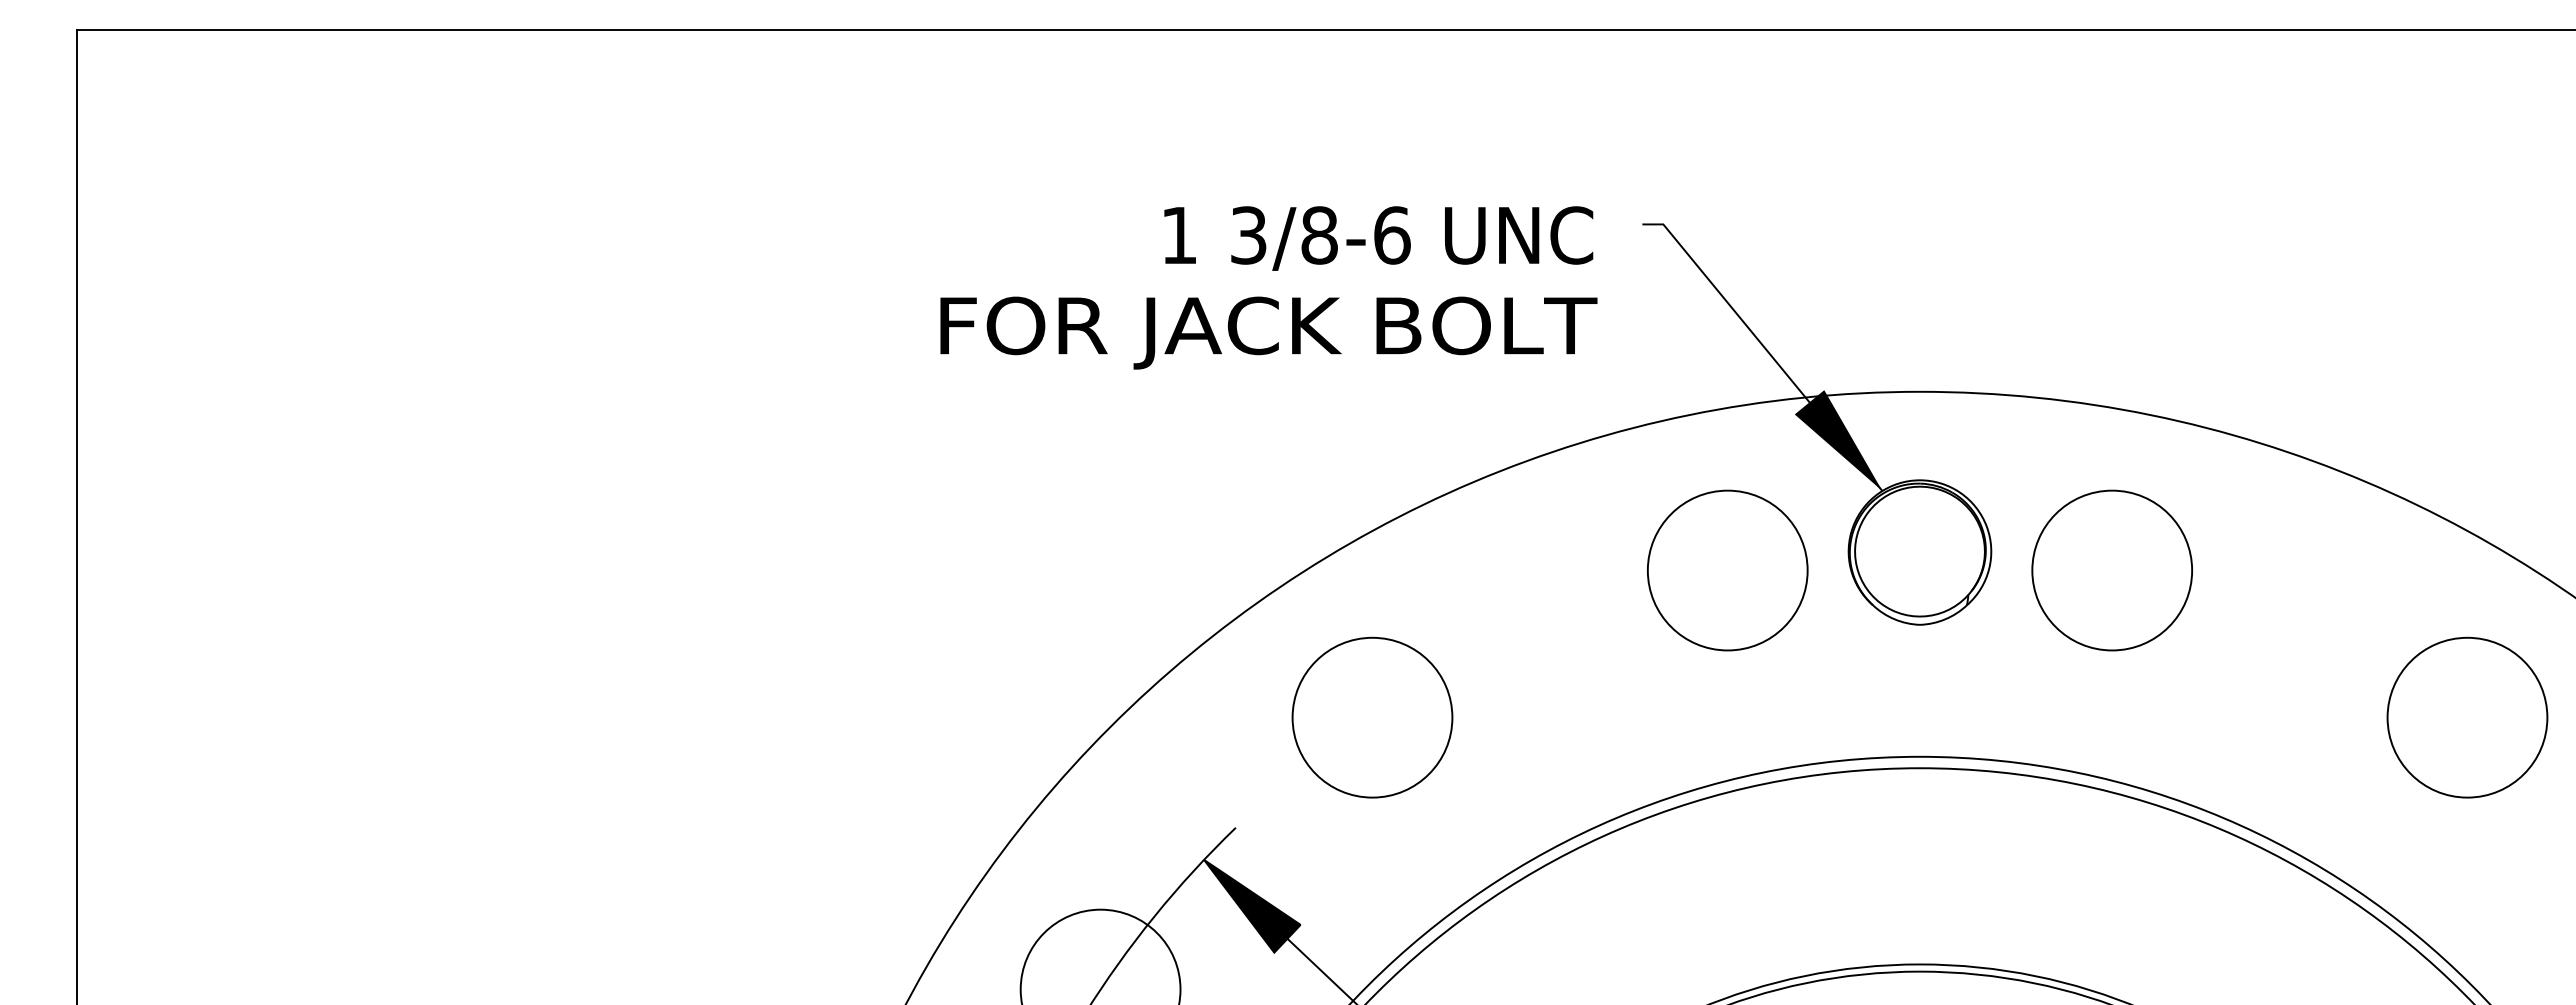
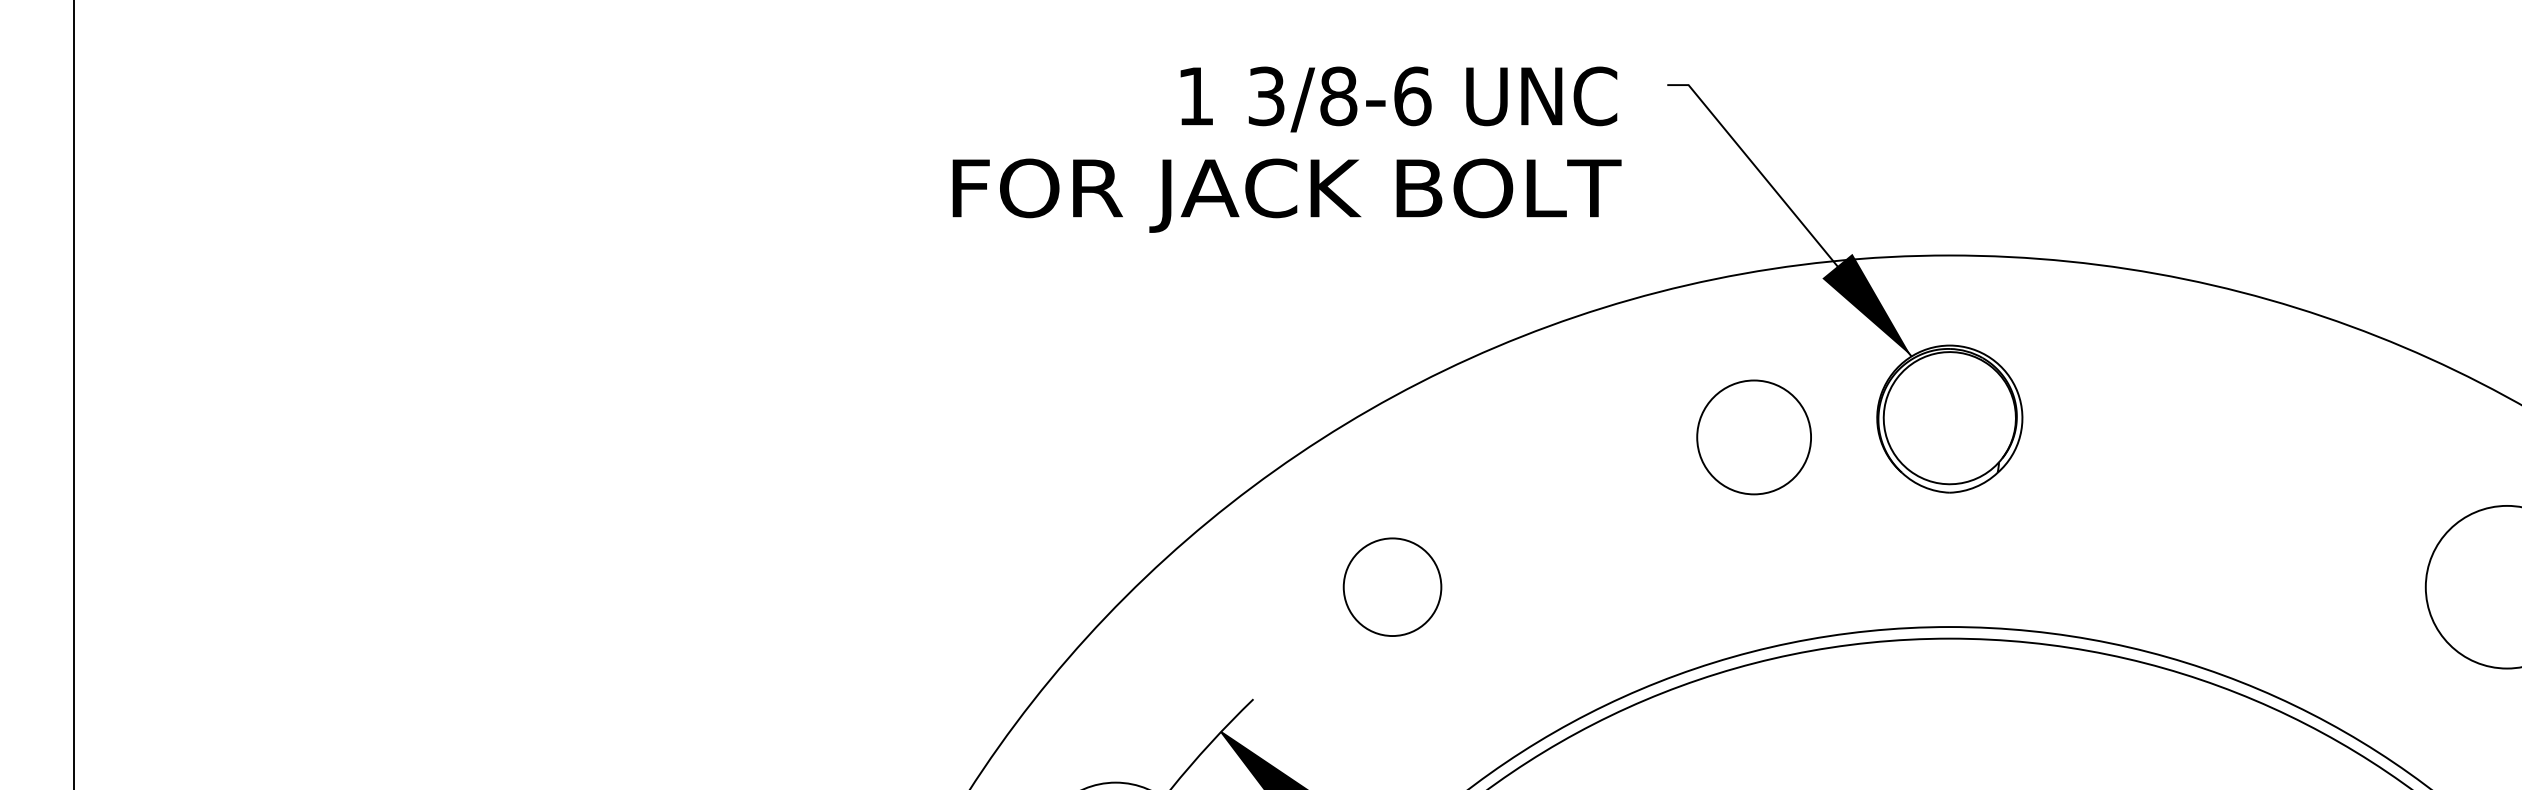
circle: (1727, 570) -> (1753, 437), size x0.7
circle: (2111, 570) -> (2144, 437), removed
circle: (1372, 717) -> (1392, 587), size x0.6

